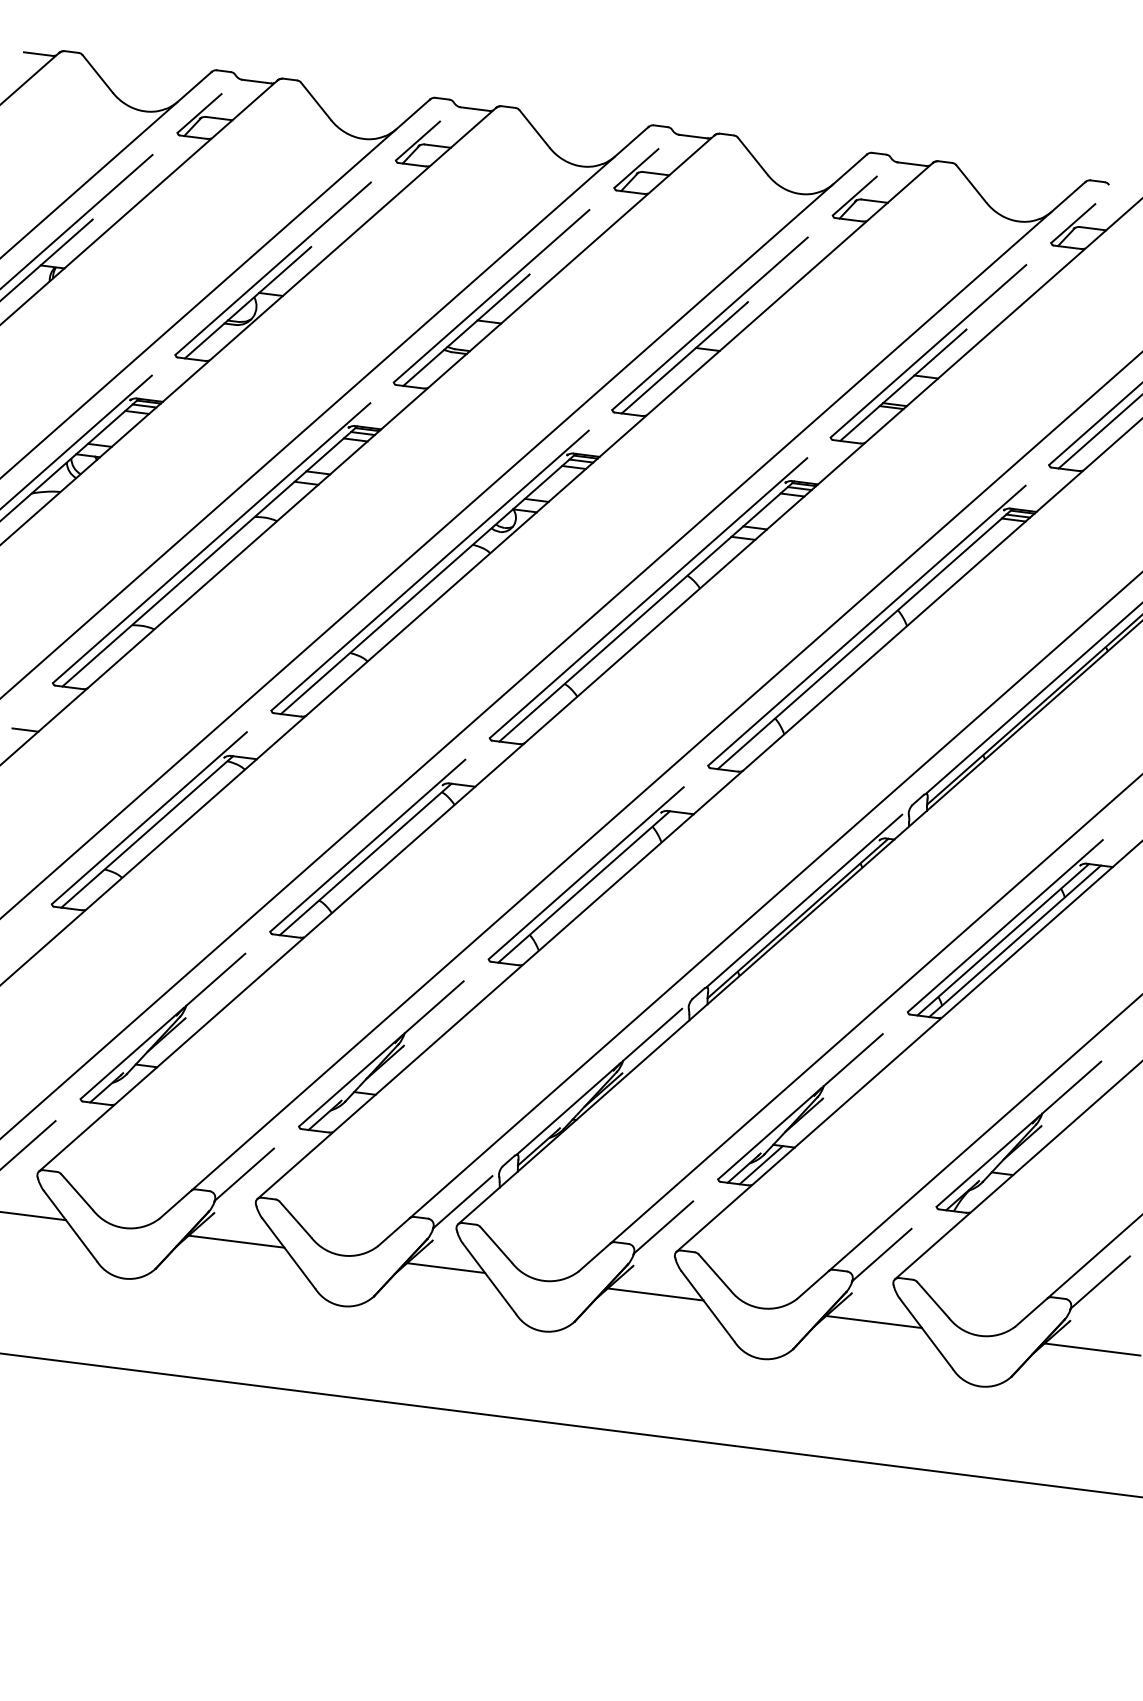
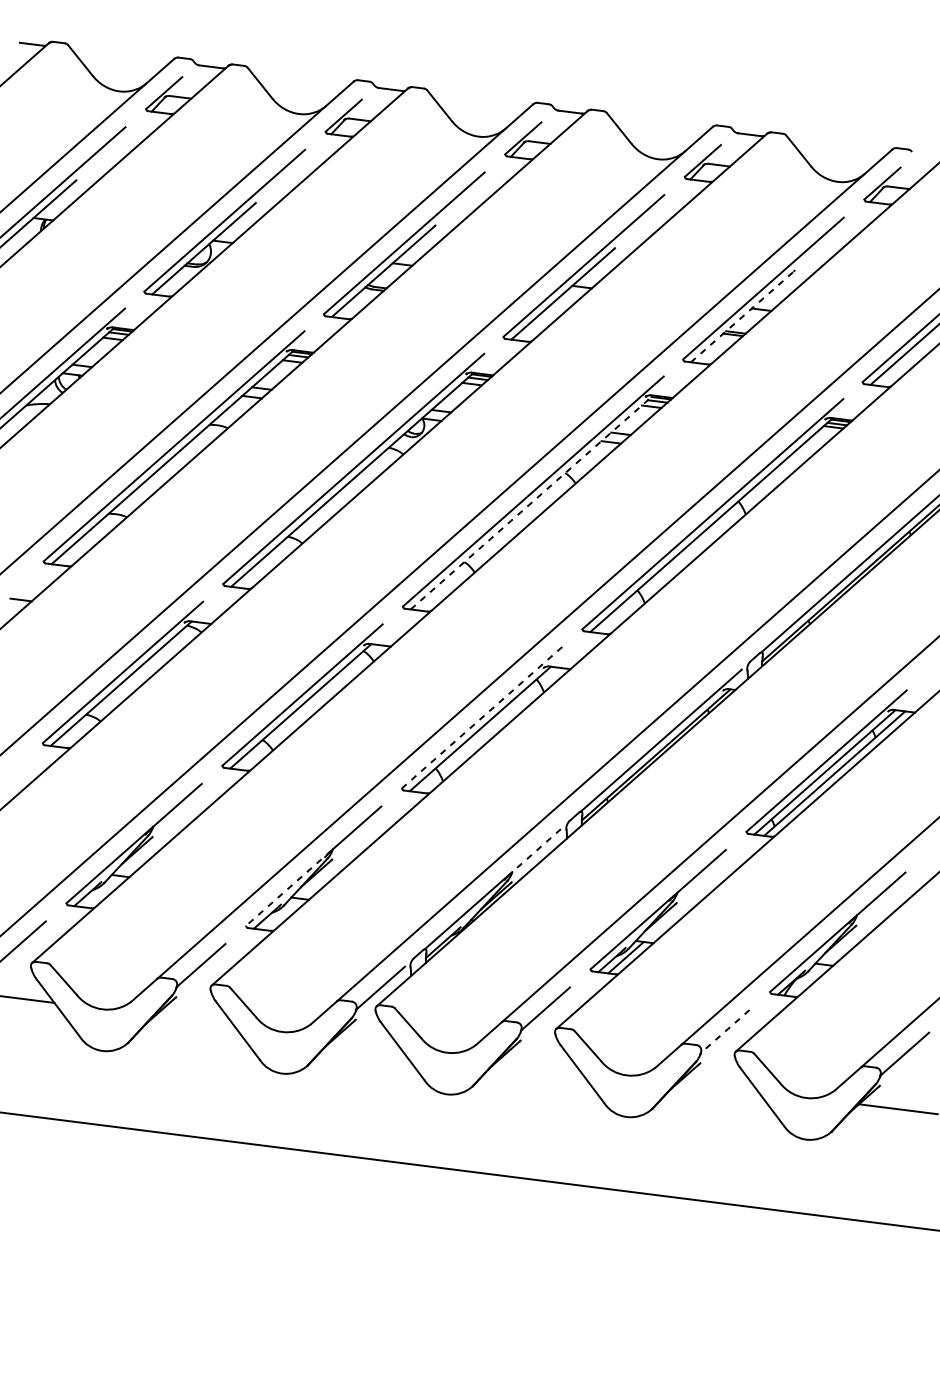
line: (903, 385) -> (742, 316), solid -> dashed
line: (646, 611) -> (531, 502), solid -> dashed
line: (586, 873) -> (482, 717), solid -> dashed
line: (652, 1035) -> (536, 851), solid -> dashed
line: (350, 1081) -> (288, 888), solid -> dashed
line: (236, 1241) -> (194, 1020), removed
line: (881, 1255) -> (724, 1031), solid -> dashed
line: (446, 1268) -> (367, 1042), removed
line: (655, 1294) -> (539, 1064), removed
line: (873, 1321) -> (718, 1086), removed

